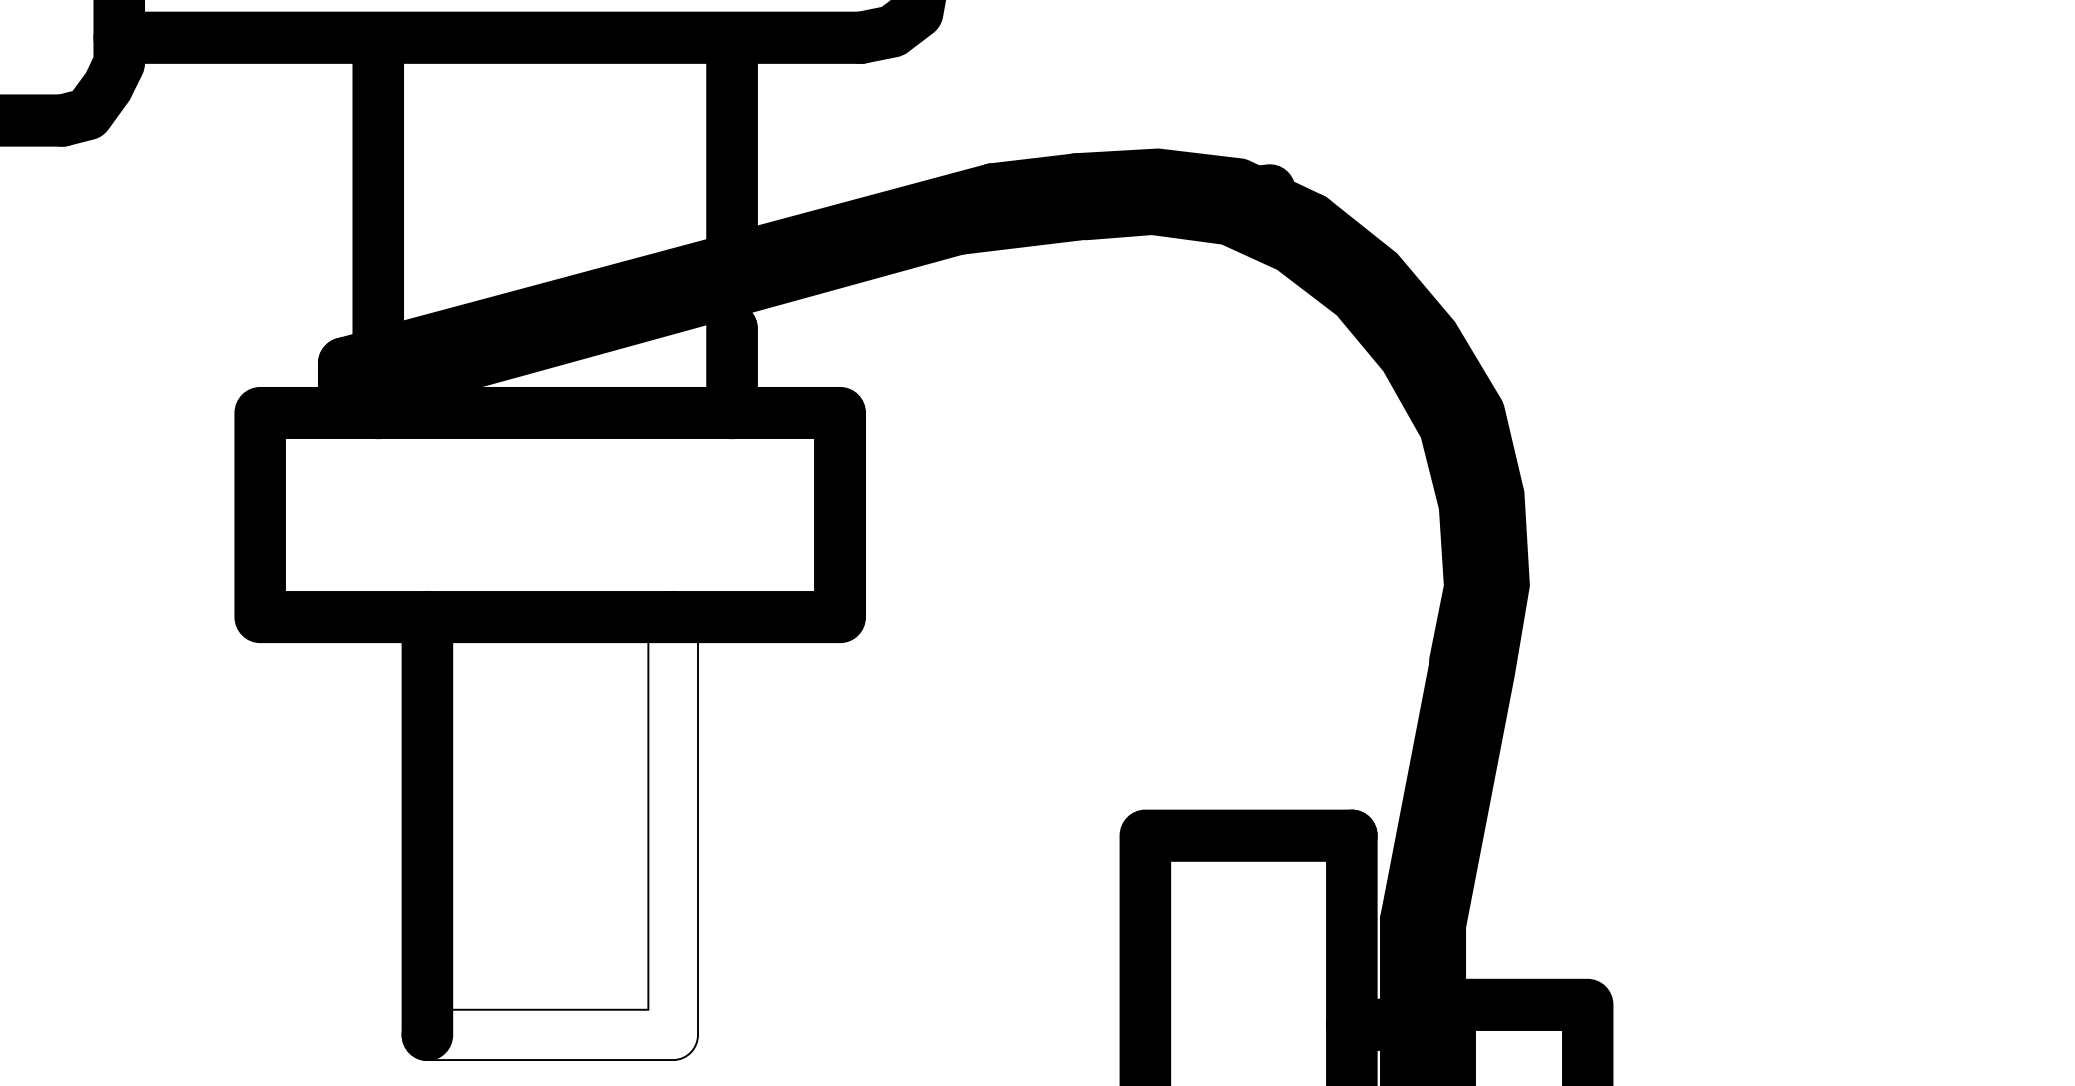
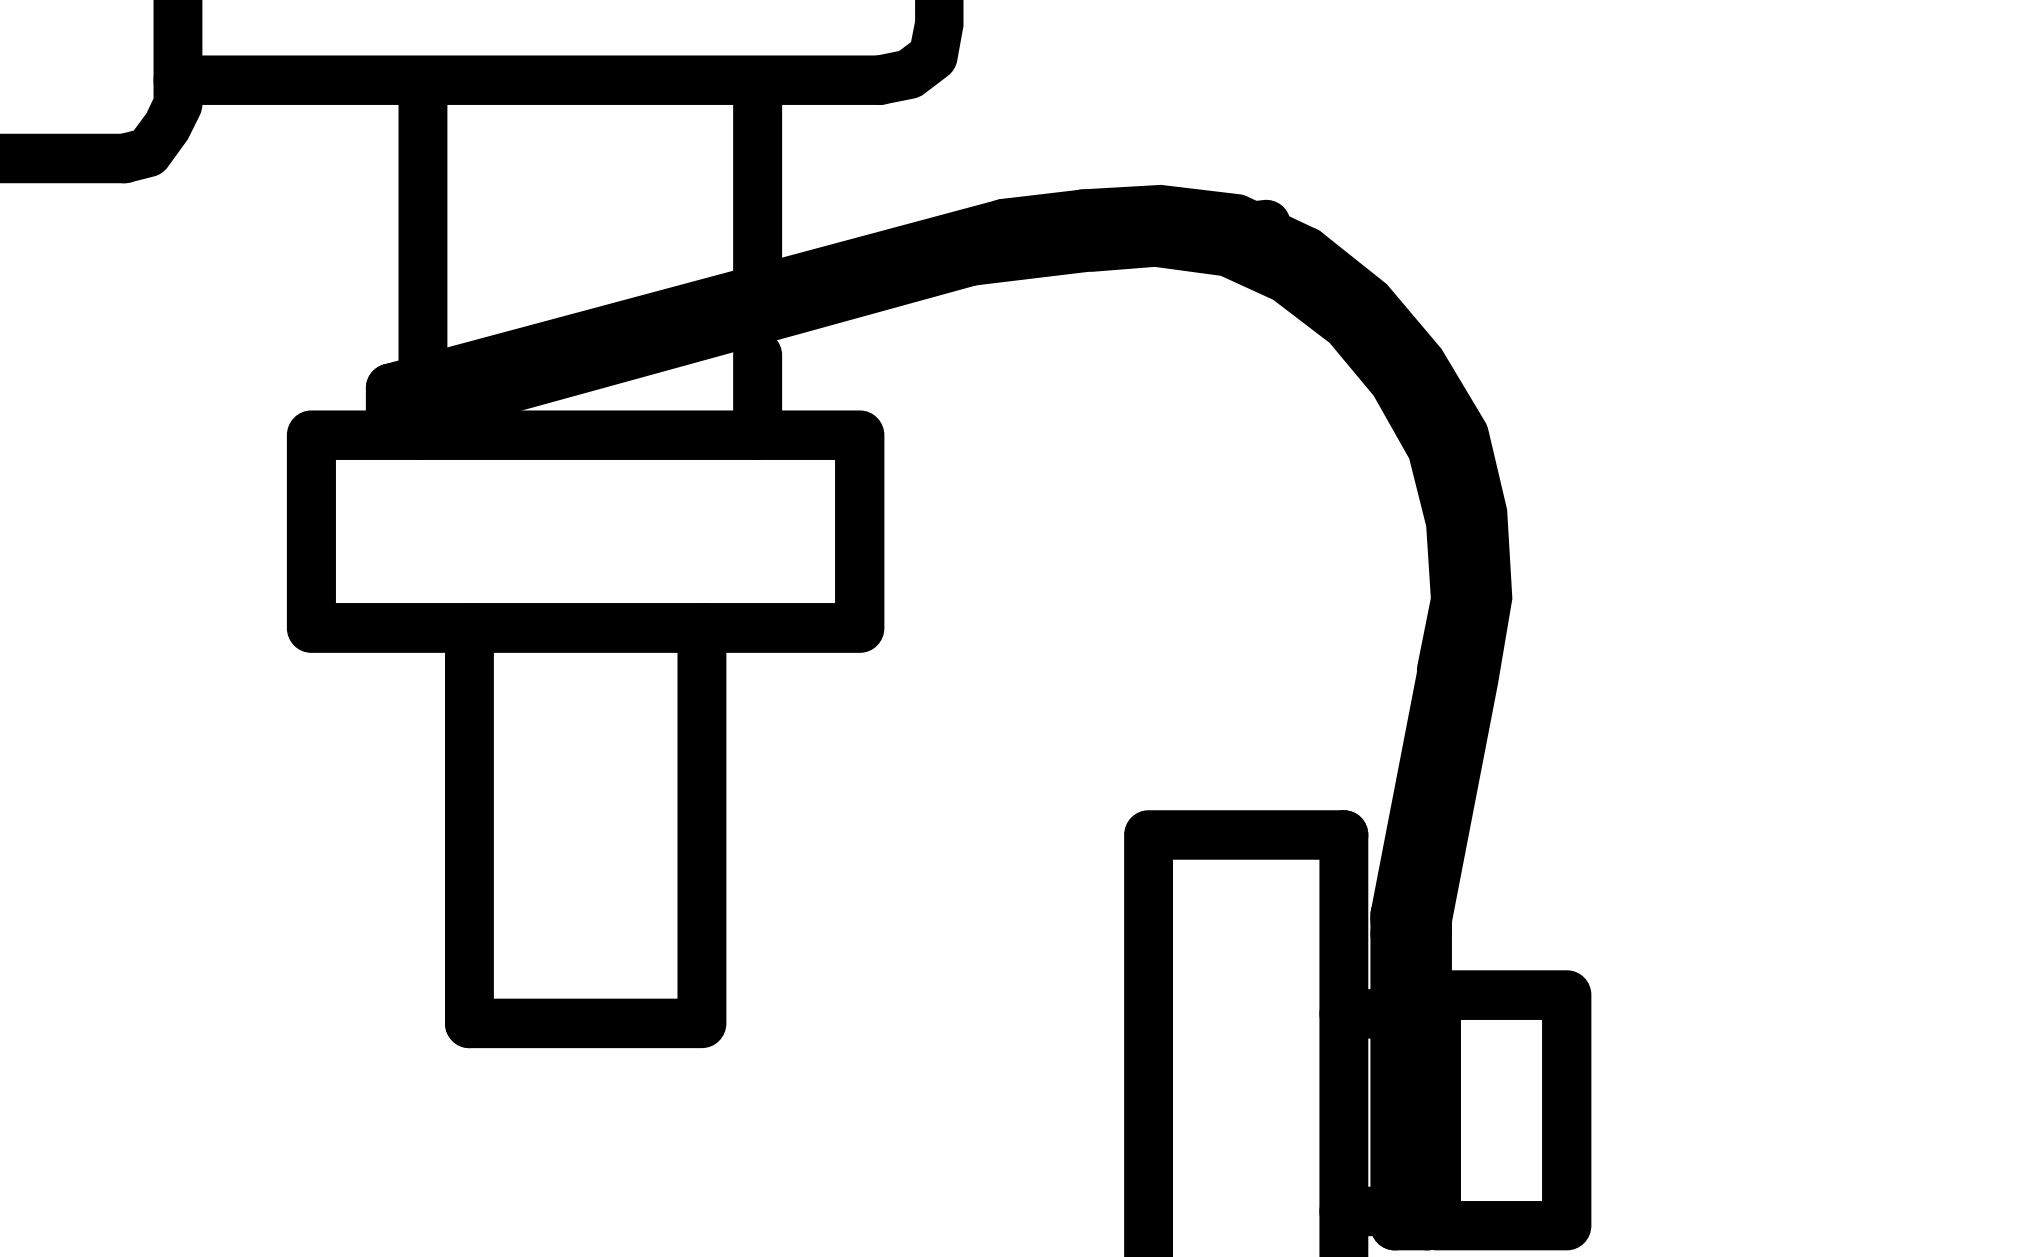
fill: (550, 825) -> (585, 825), added

